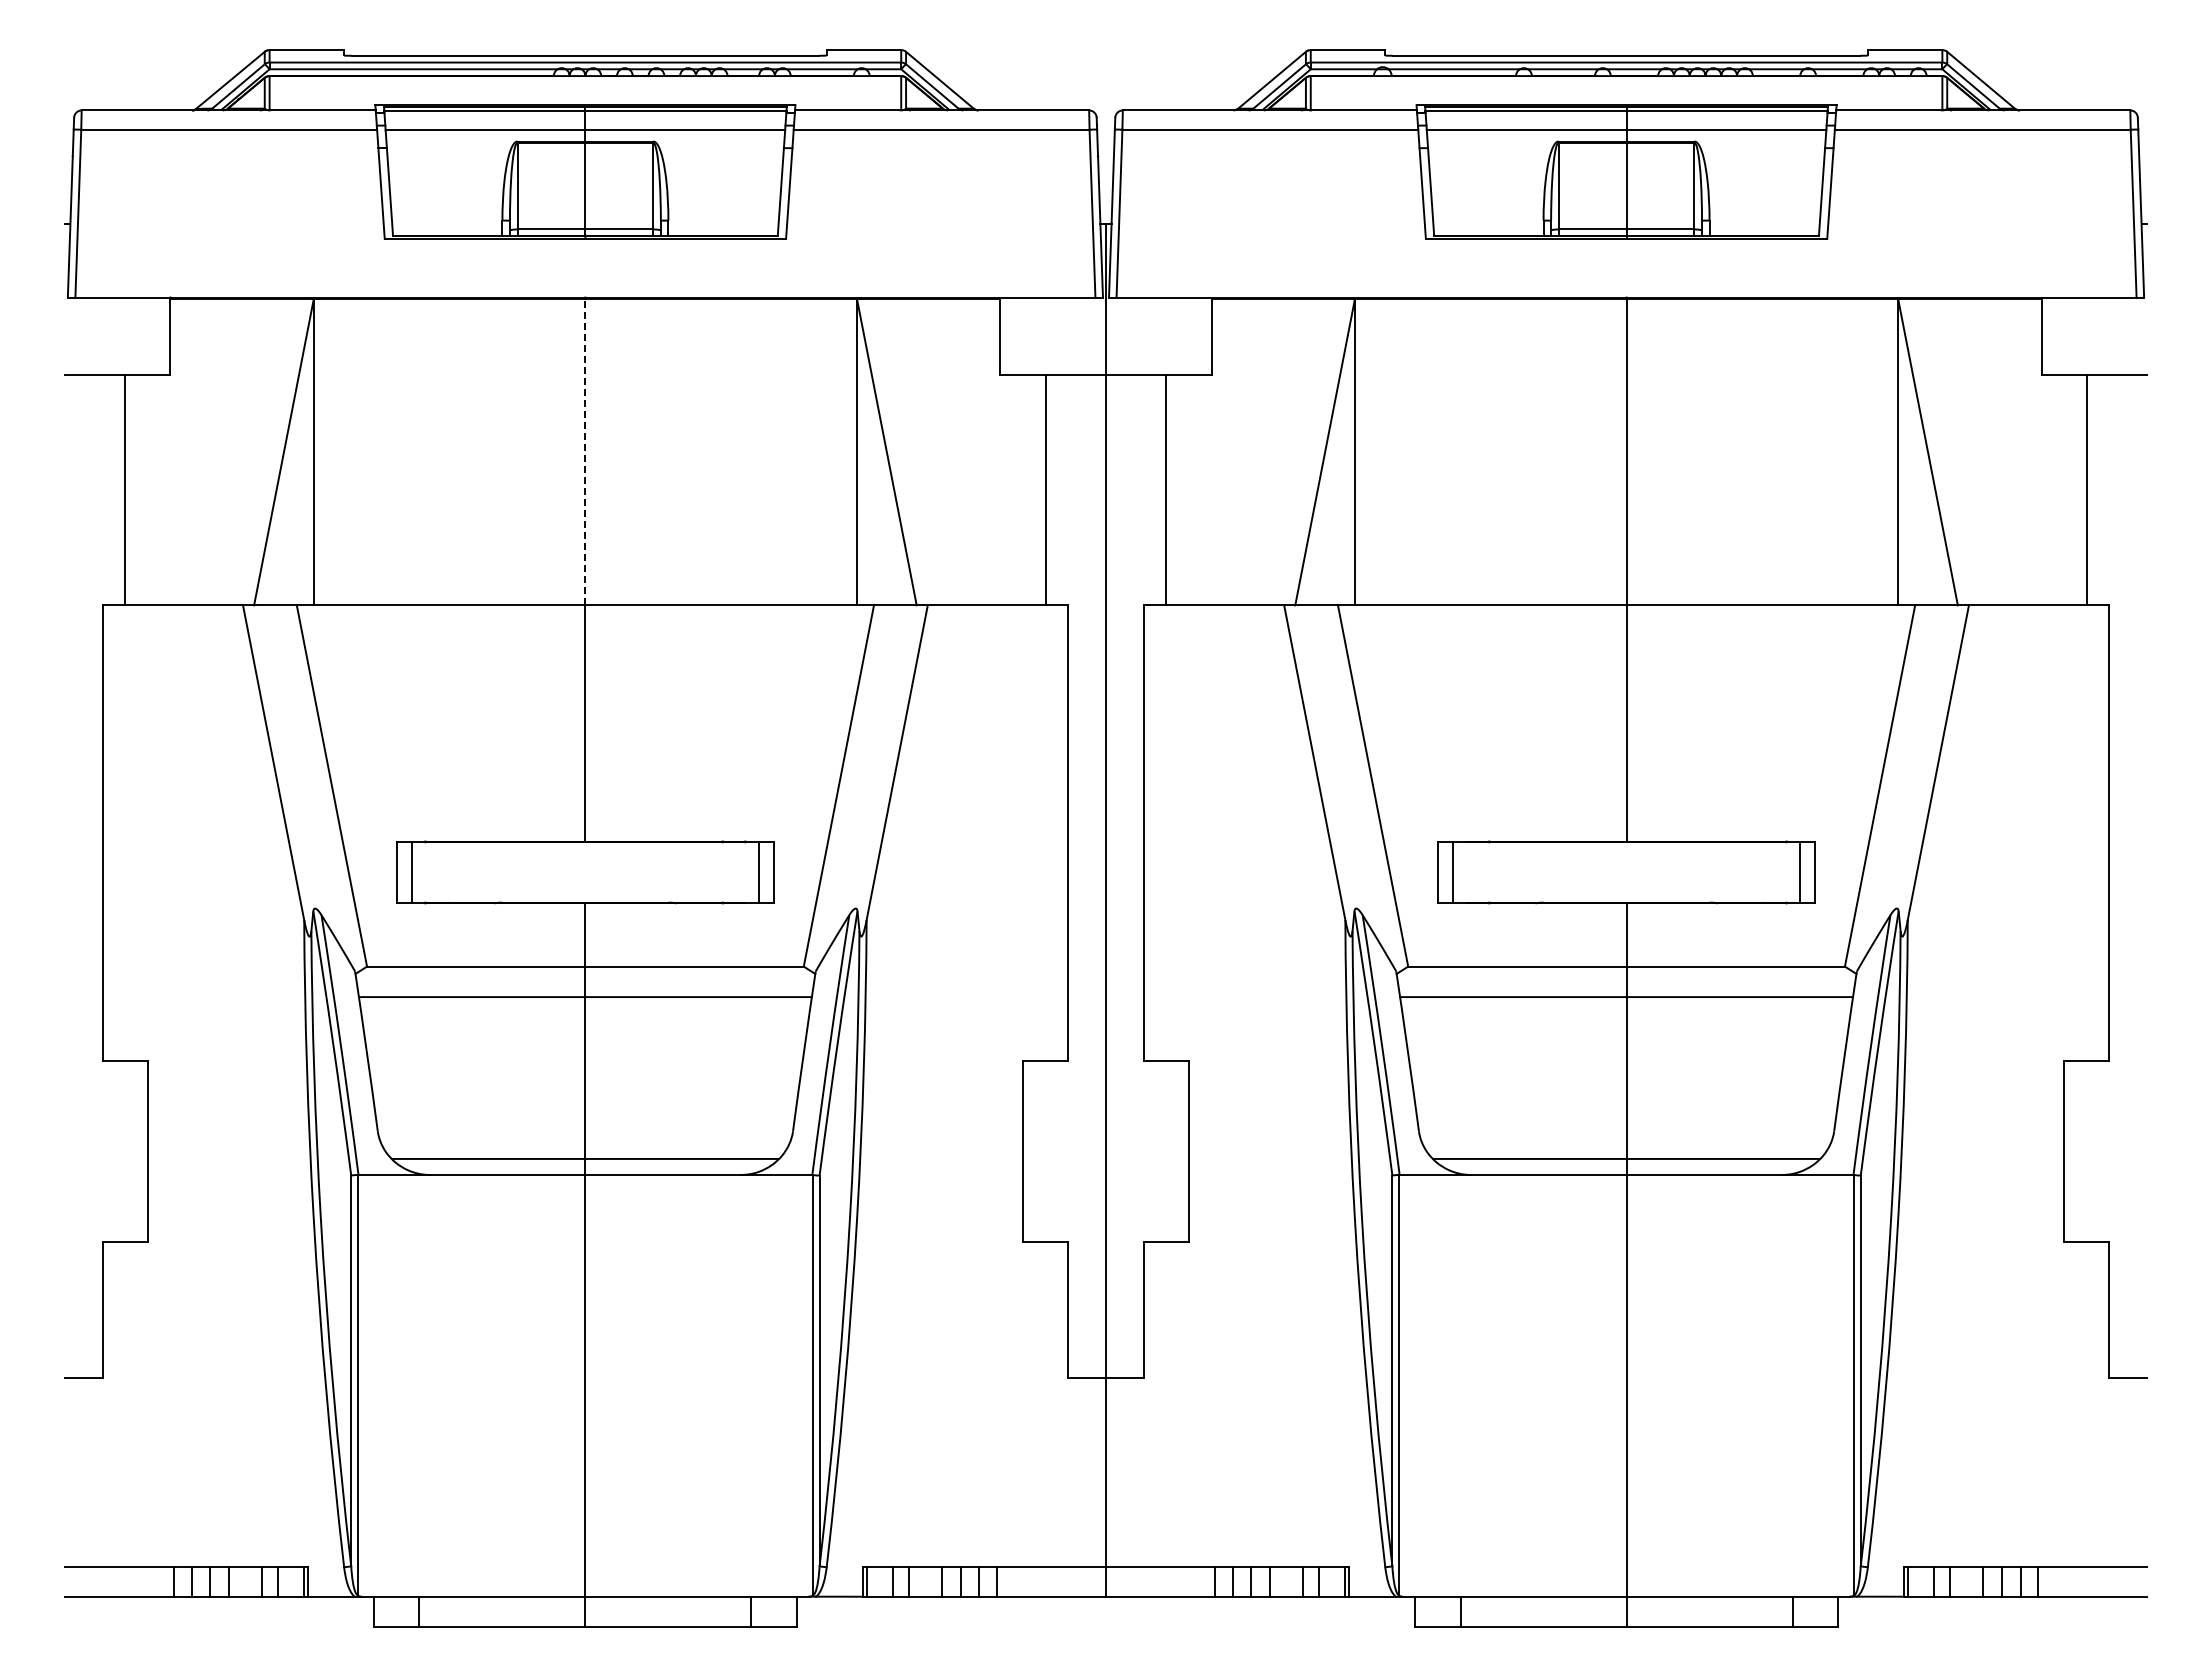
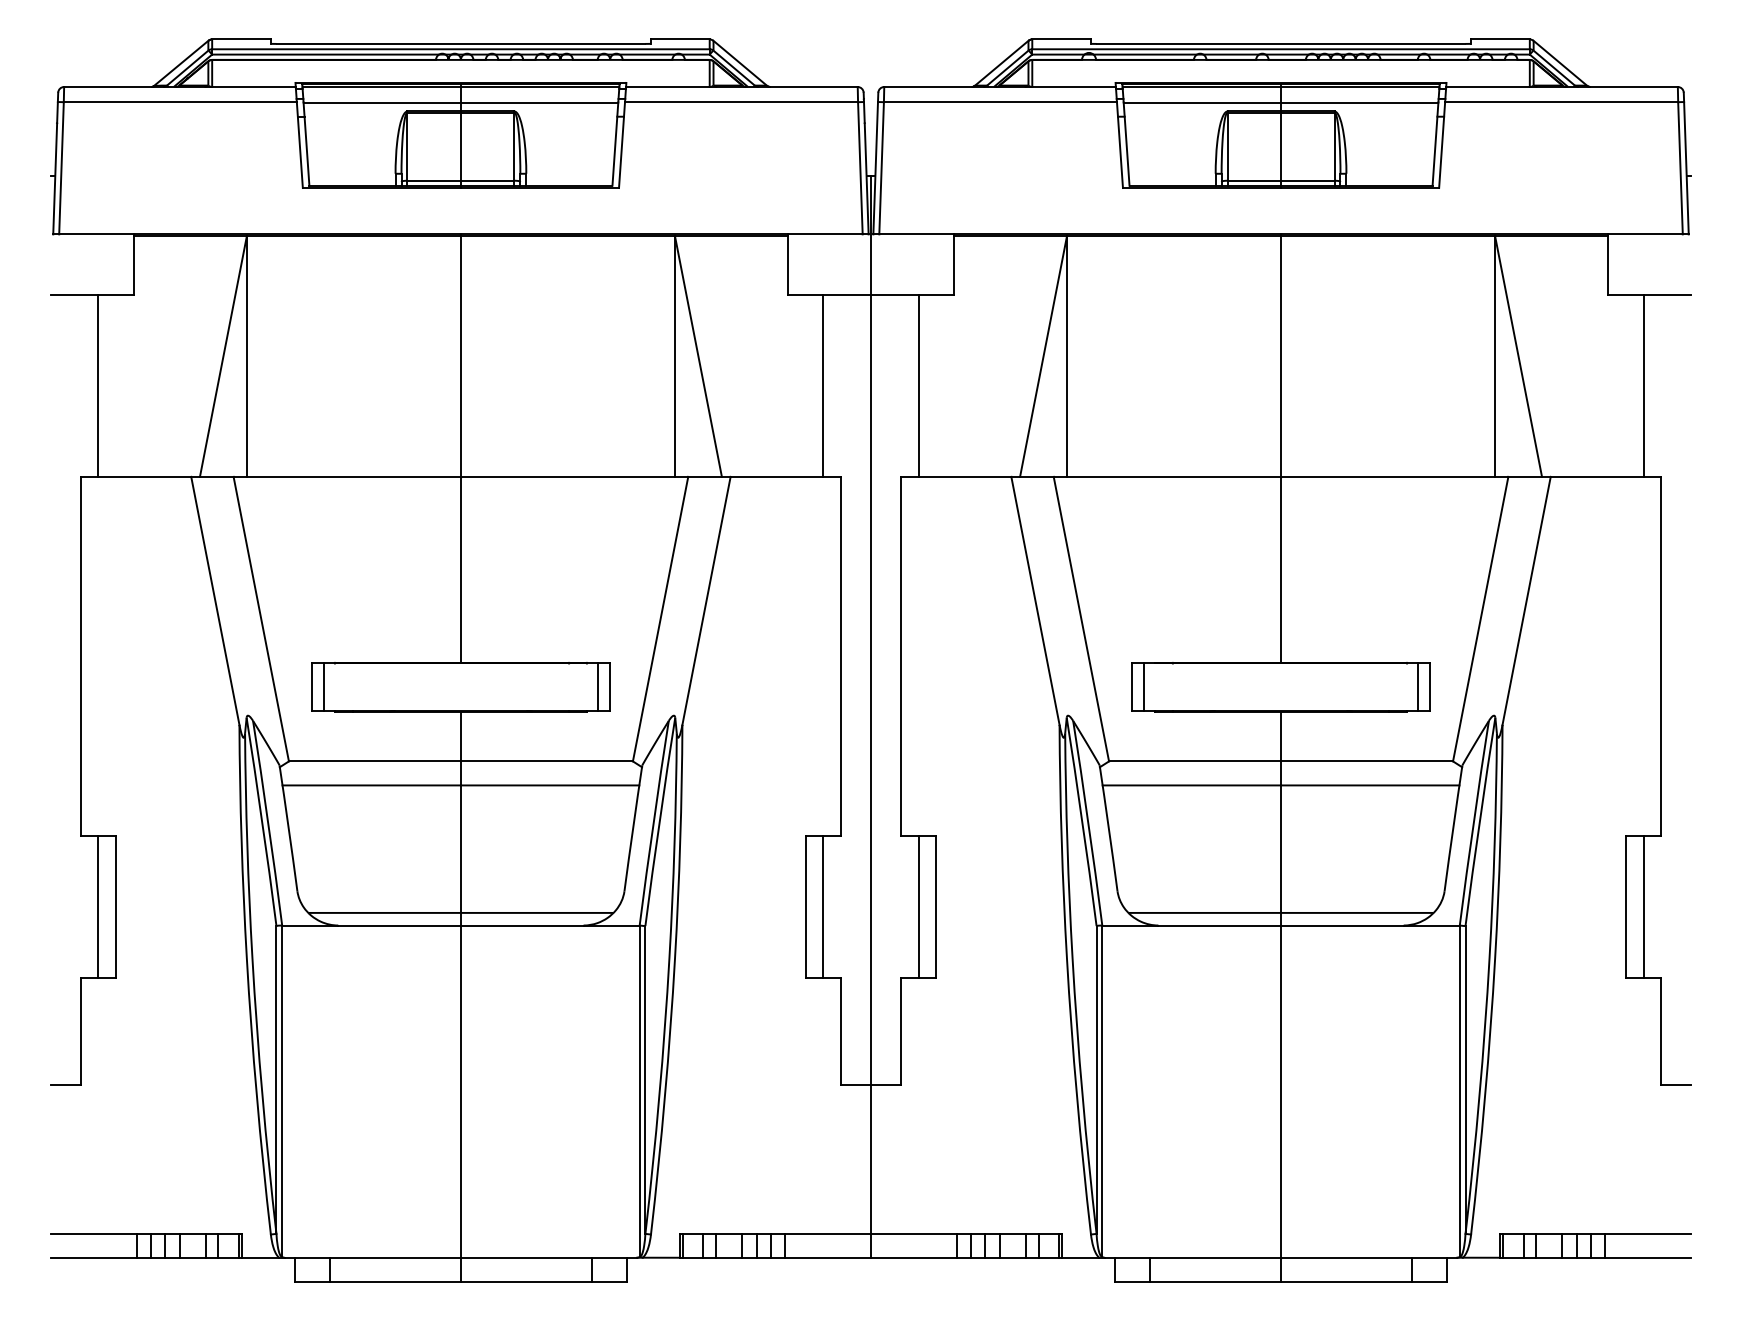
line: (585, 451) -> (461, 355), dashed -> solid
line: (125, 1151) -> (98, 907), added
line: (1045, 1151) -> (823, 907), added
line: (1166, 1151) -> (918, 907), added
line: (2086, 1151) -> (1643, 907), added

